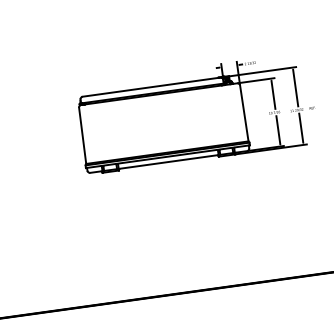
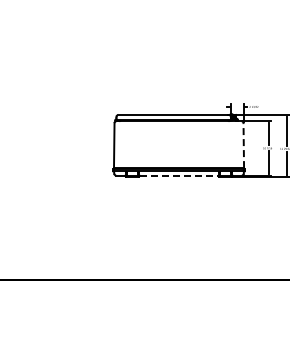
line: (243, 113) -> (243, 145), solid -> dashed
line: (169, 161) -> (179, 175), solid -> dashed

